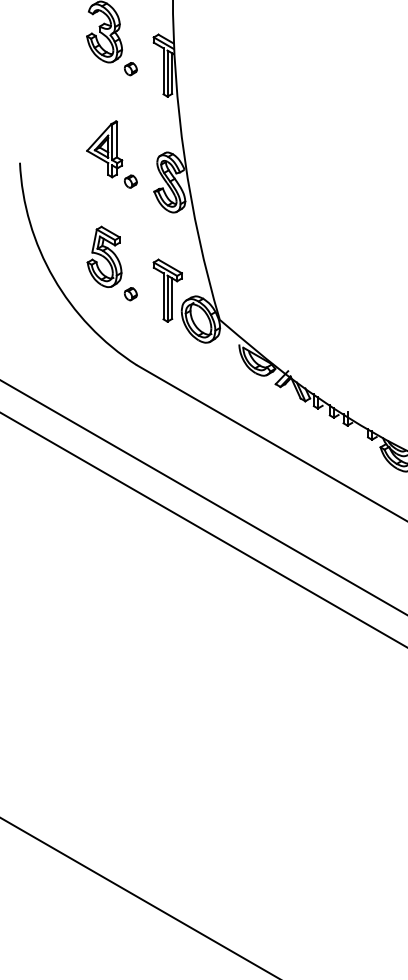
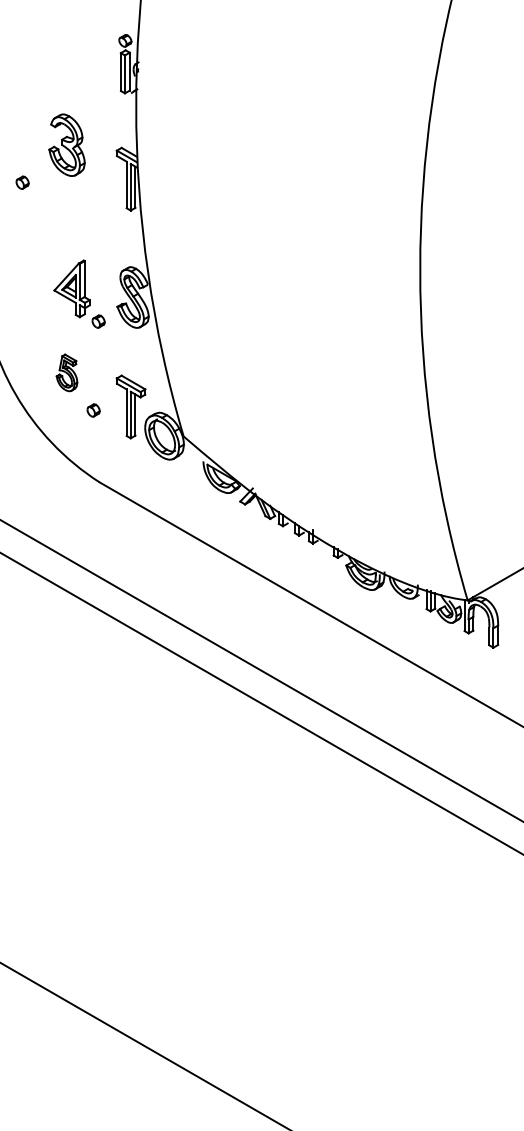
part: (130, 68) -> (22, 182), moved
part: (111, 153) -> (79, 293), moved
part: (104, 256) -> (66, 372), size x0.6

